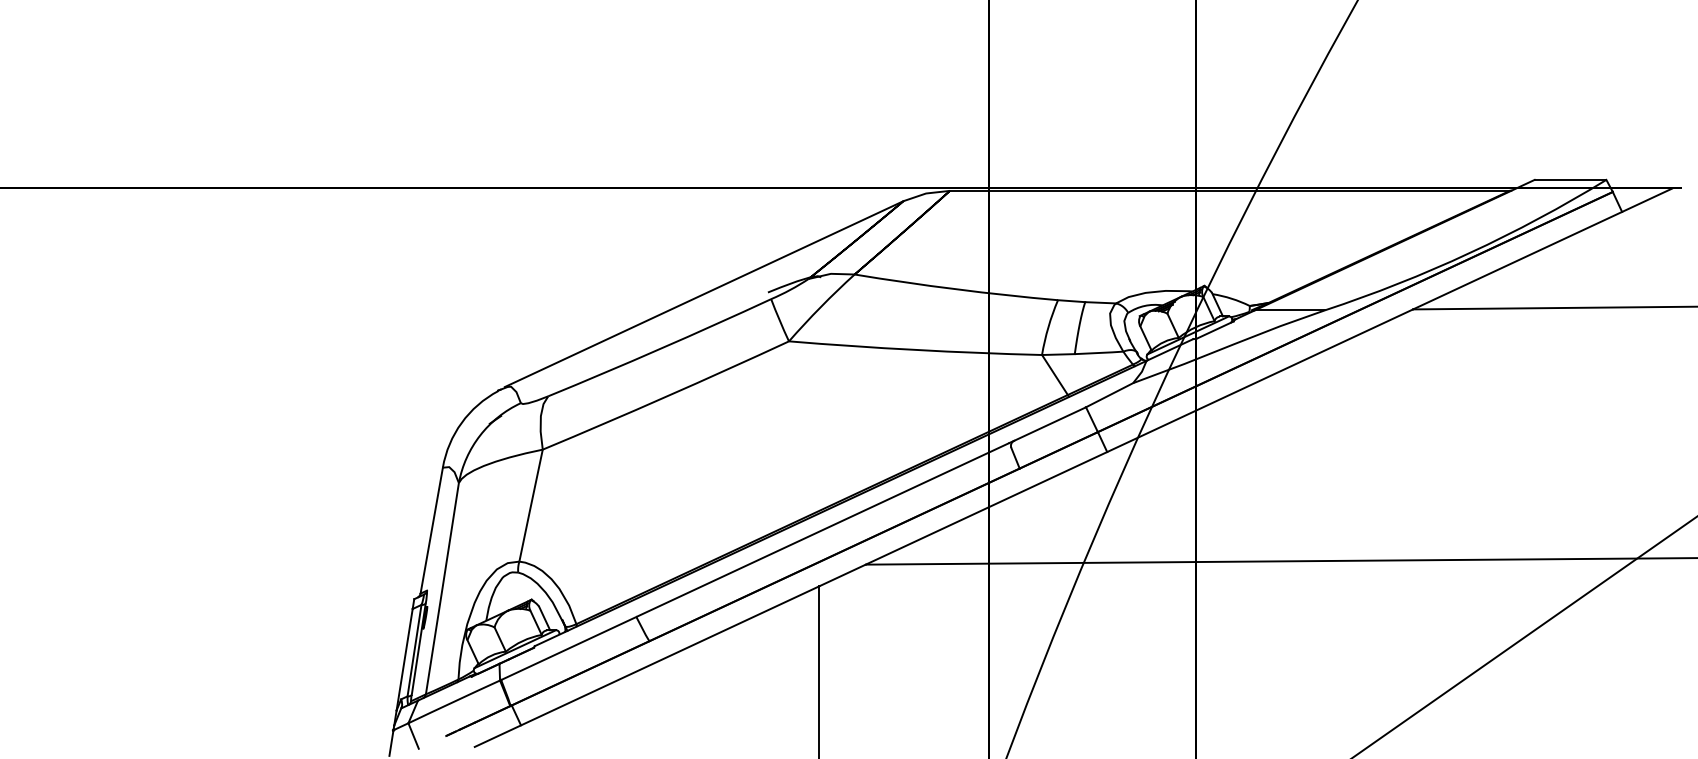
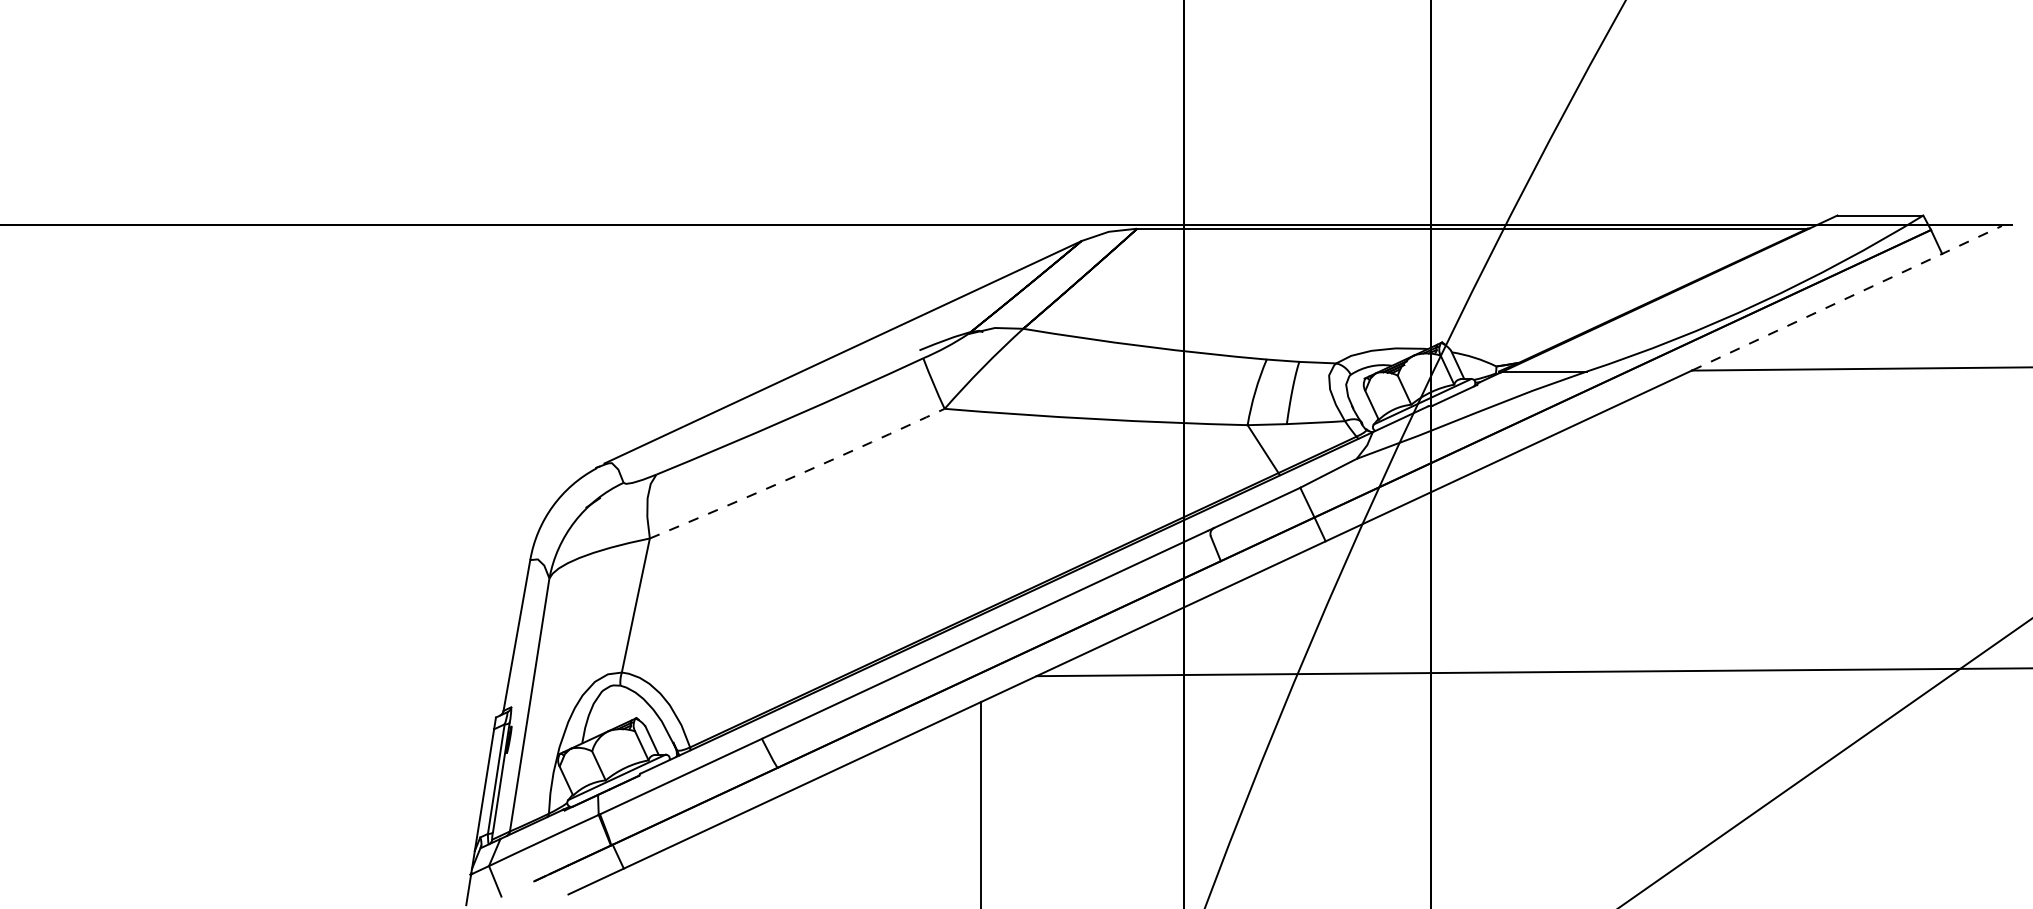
line: (1542, 249) -> (1846, 298), solid -> dashed
arc: (666, 396) -> (797, 474), solid -> dashed

